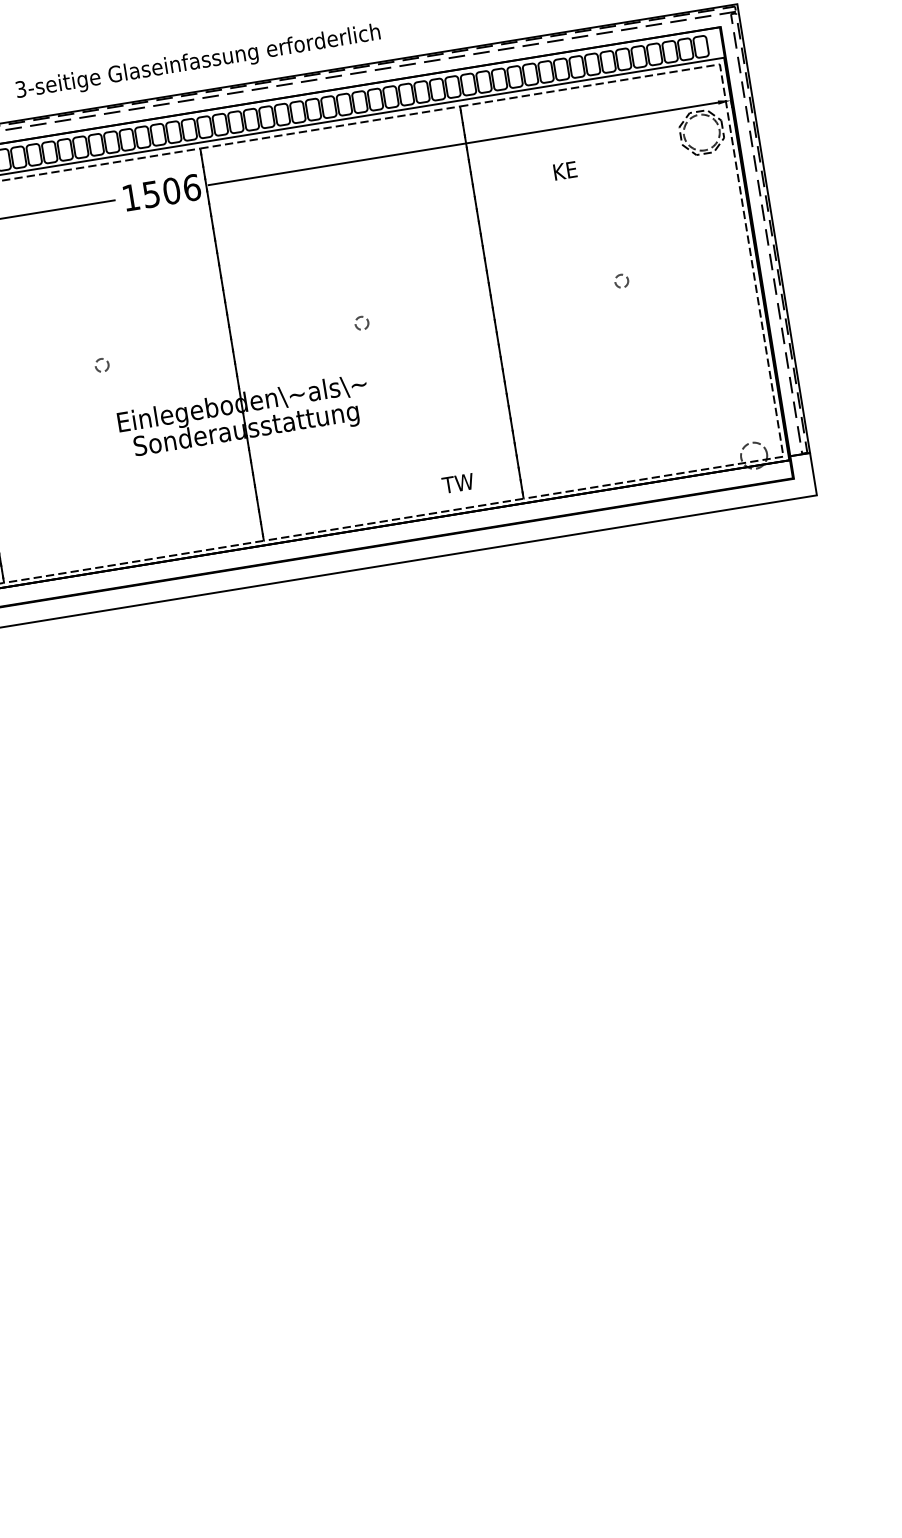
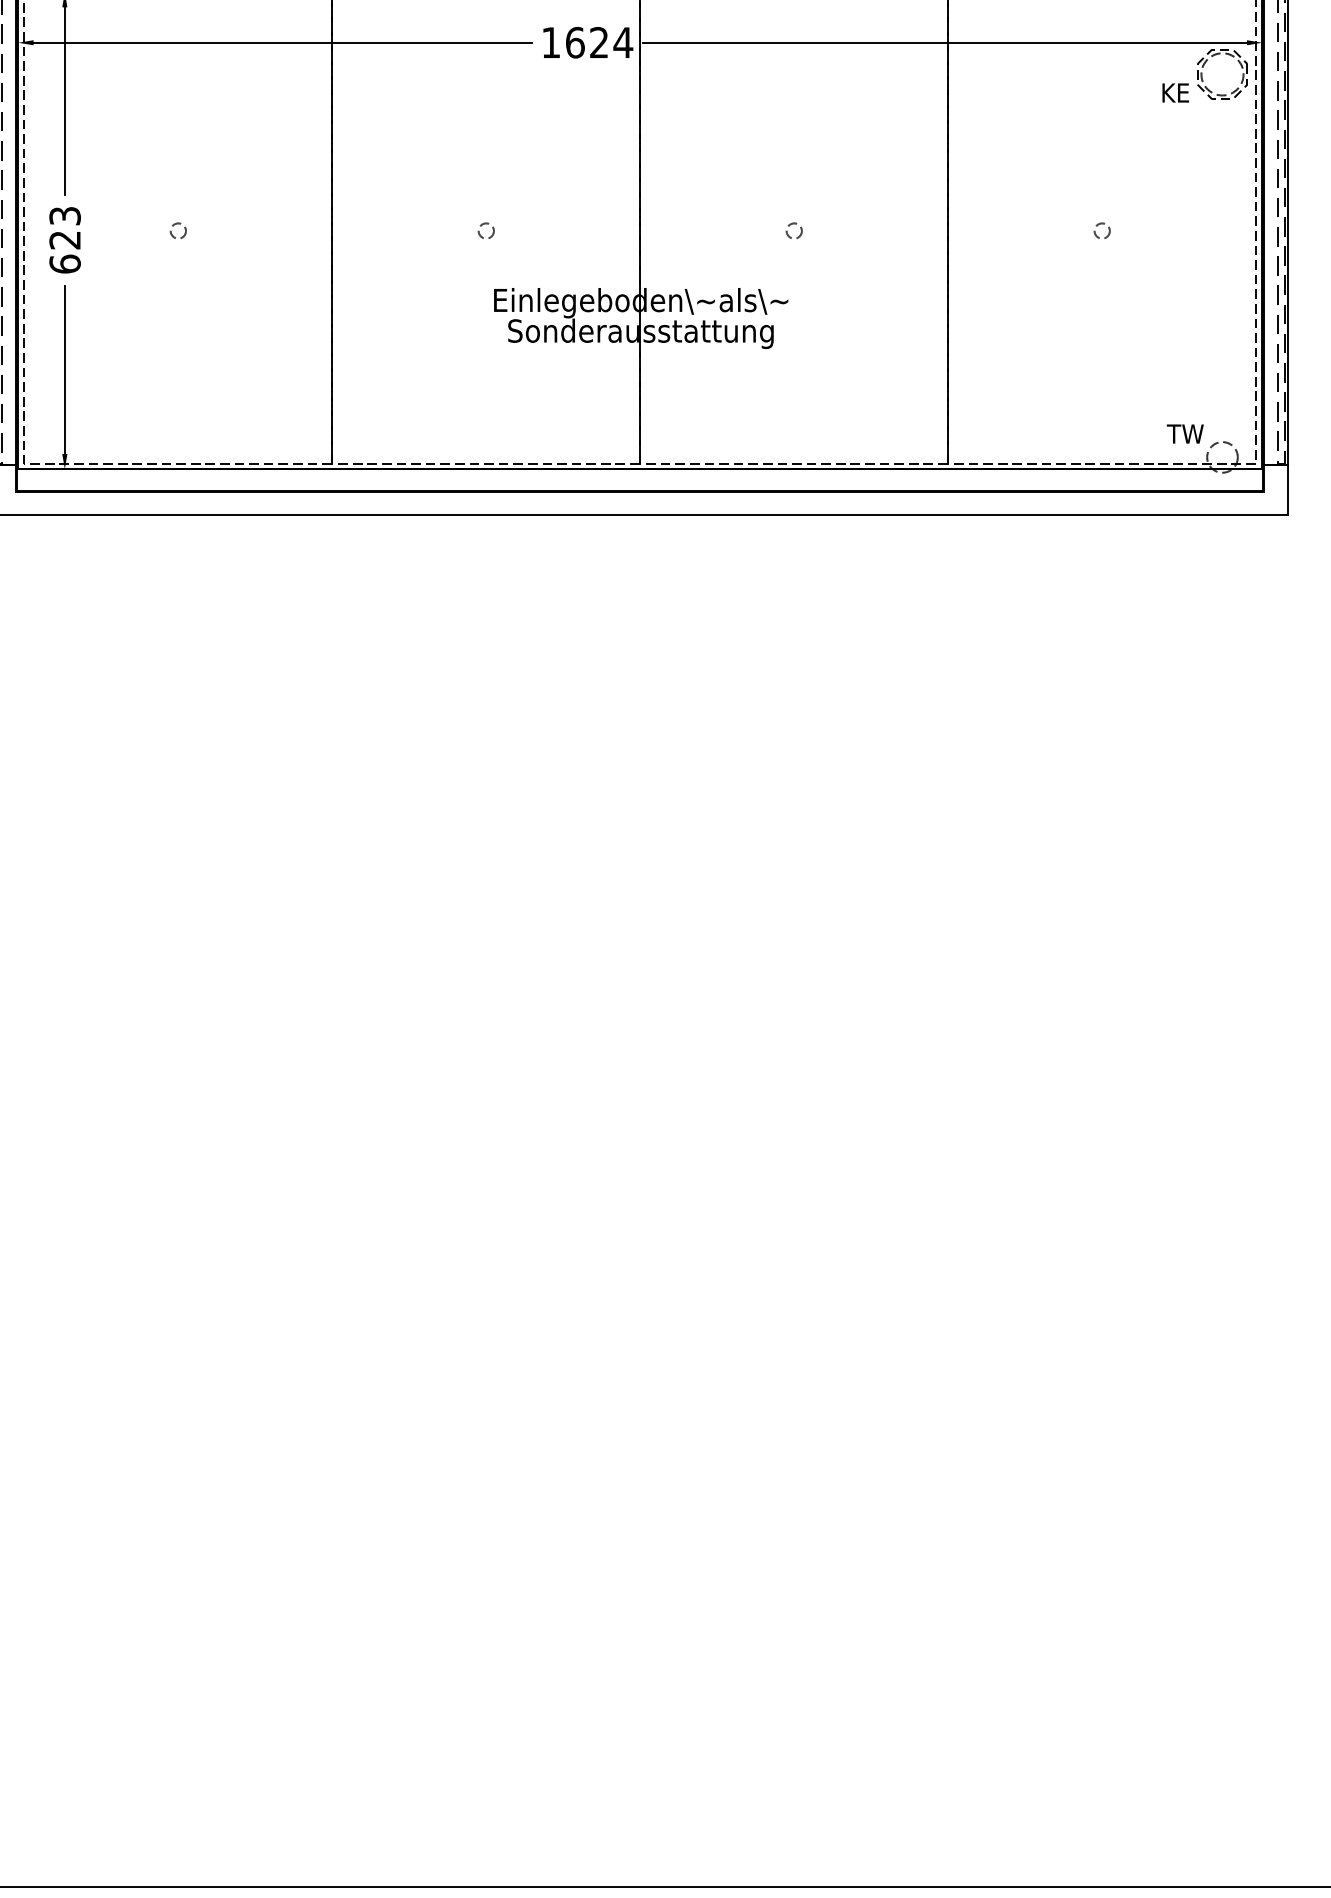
text: (565, 170) -> (1175, 92), moved
text: (171, 190) -> (599, 42), 1506 -> 1624
text: (457, 483) -> (1184, 433), moved

